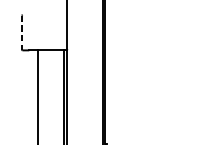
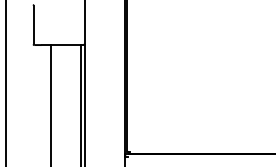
line: (22, 33) -> (33, 25), dashed -> solid

